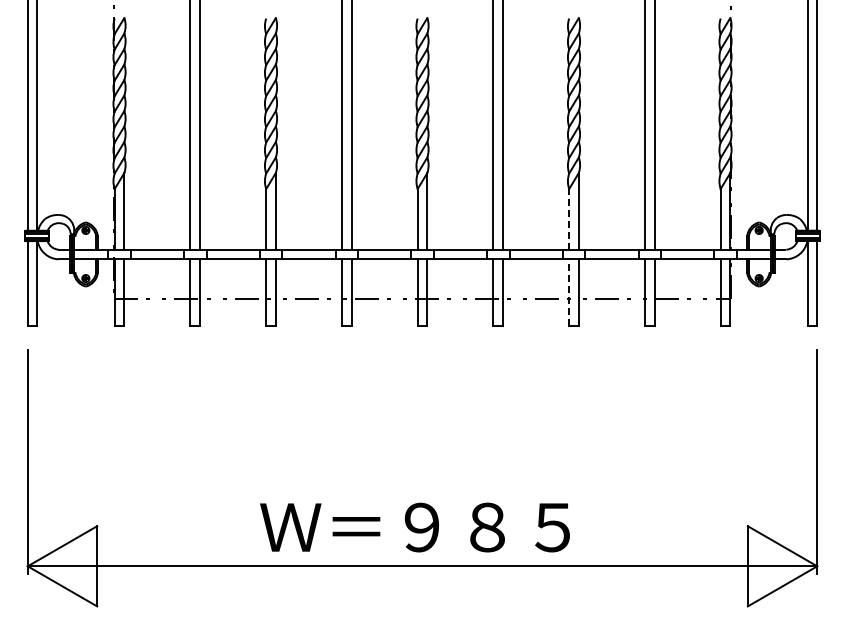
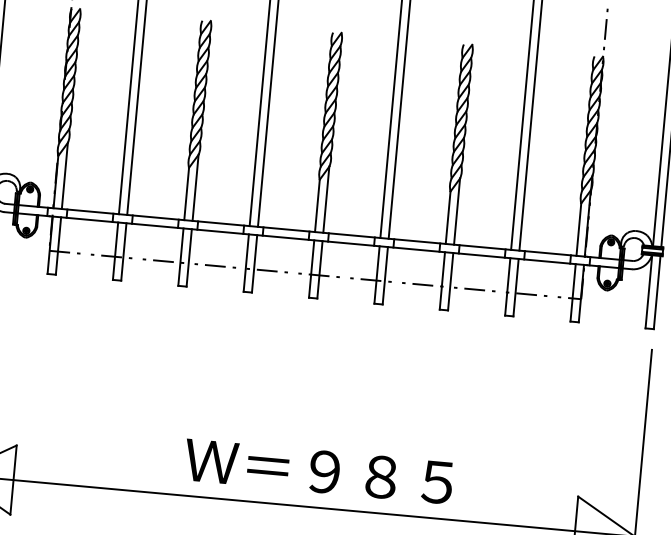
line: (569, 218) -> (448, 217), dashed -> solid
line: (569, 292) -> (442, 280), dashed -> solid
text: (414, 527) -> (318, 471), moved

